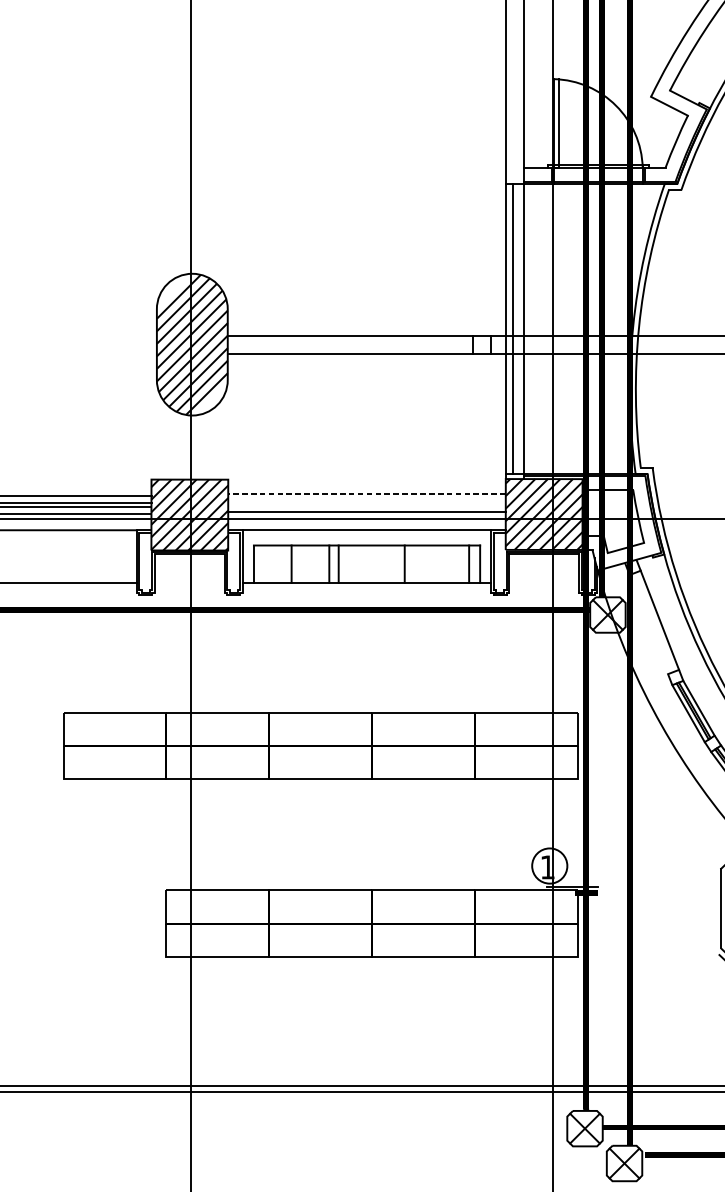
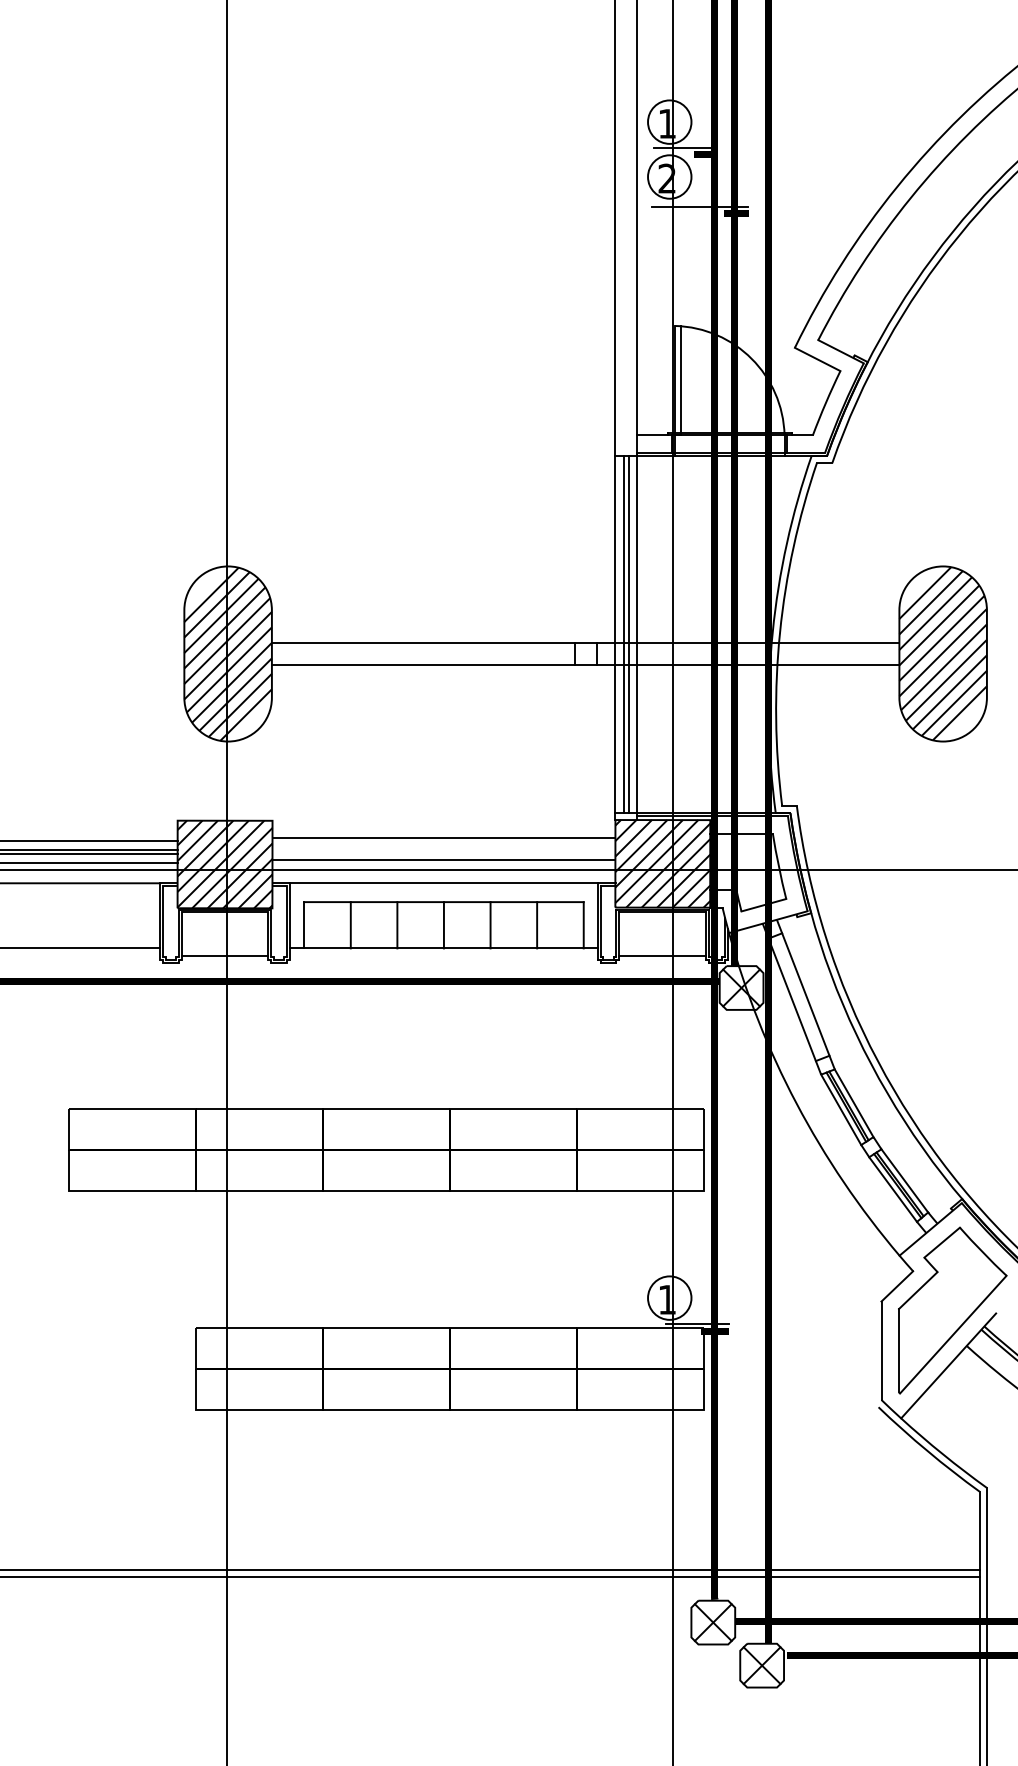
line: (516, 328) -> (628, 634), added
line: (366, 494) -> (443, 838), dashed -> solid
line: (338, 564) -> (443, 925), moved
line: (469, 564) -> (537, 925), moved
line: (189, 588) -> (224, 955), added
line: (543, 588) -> (662, 955), added
line: (648, 624) -> (791, 999), added

